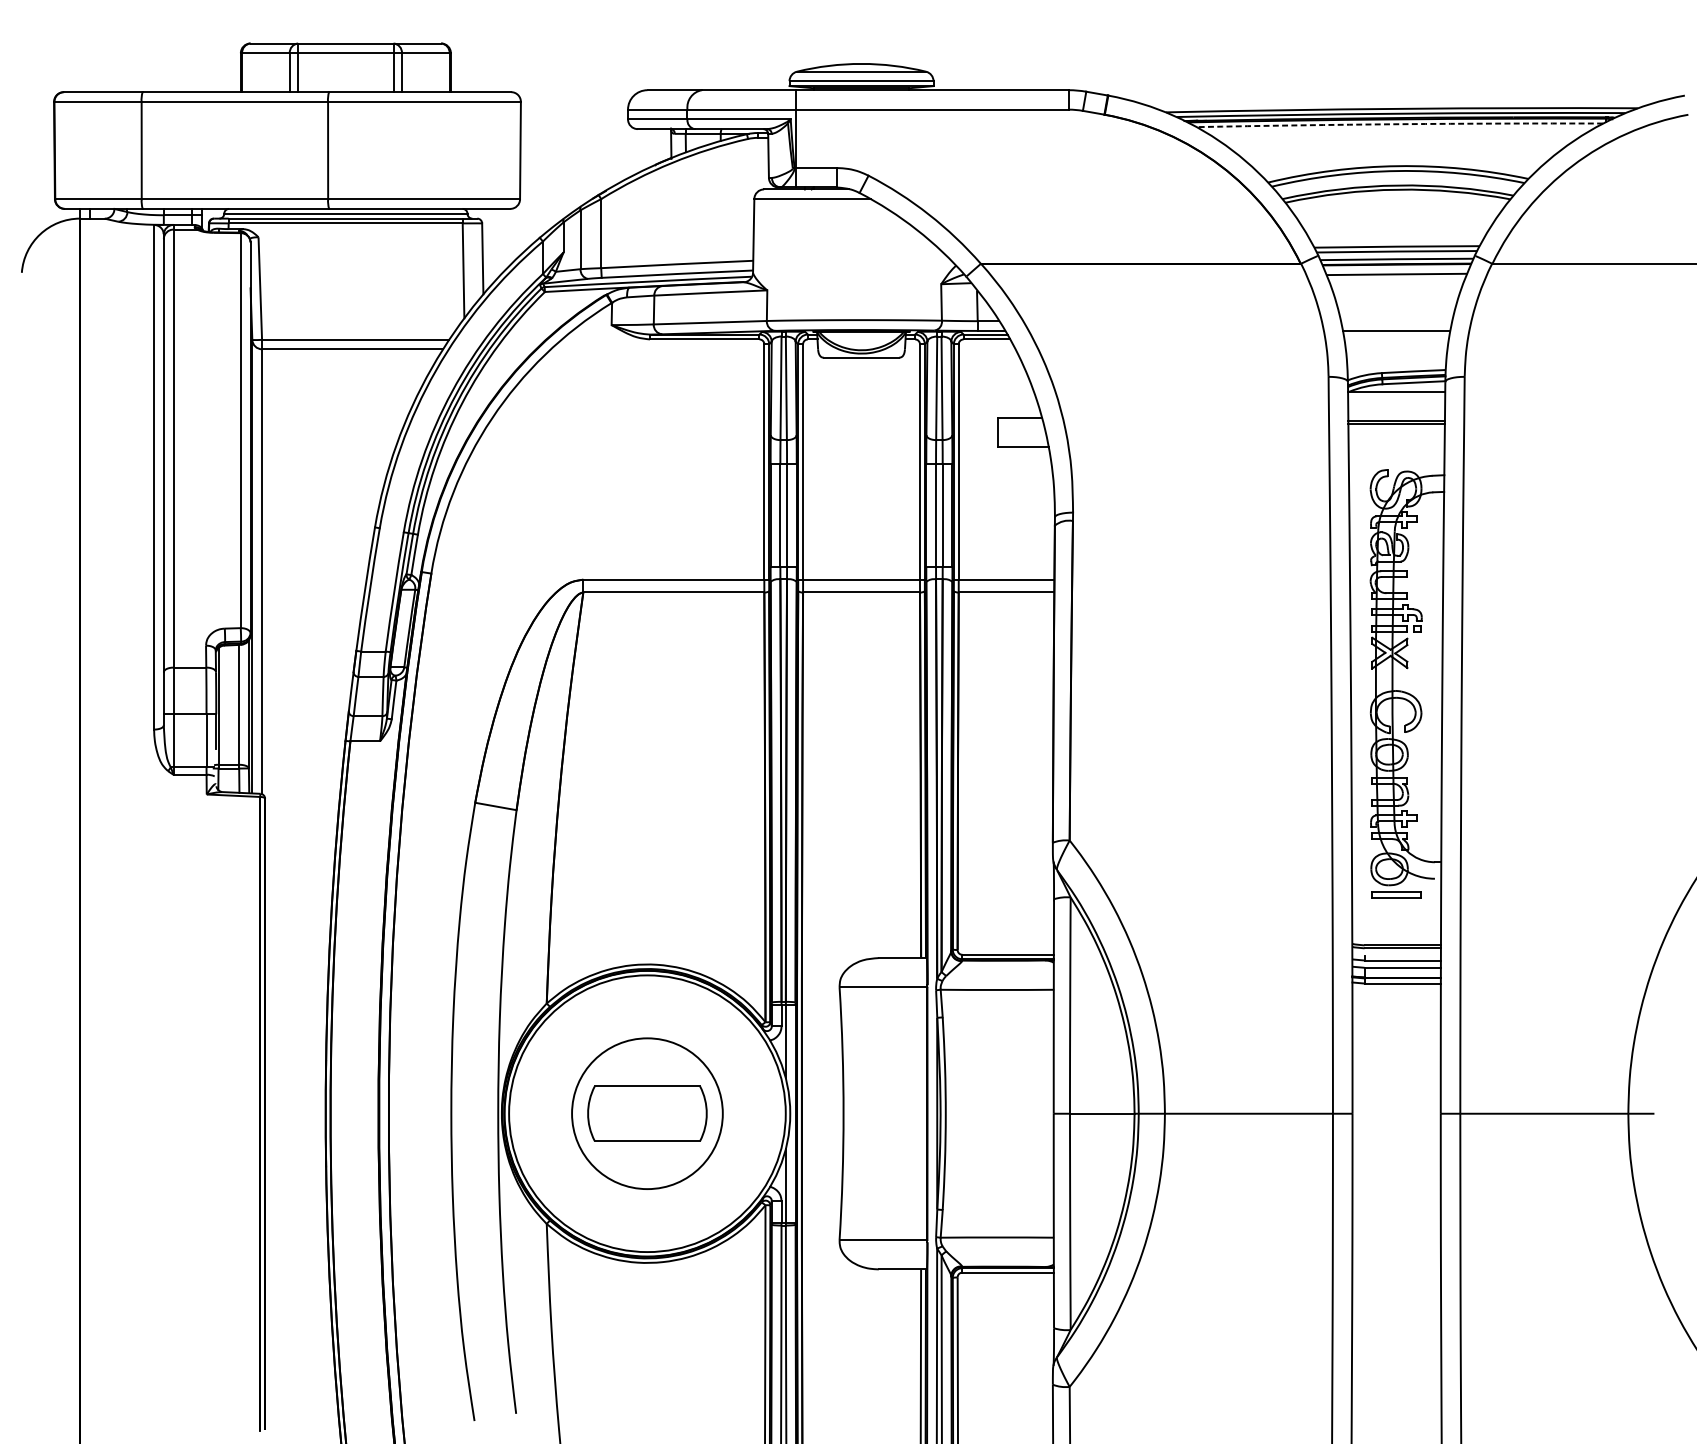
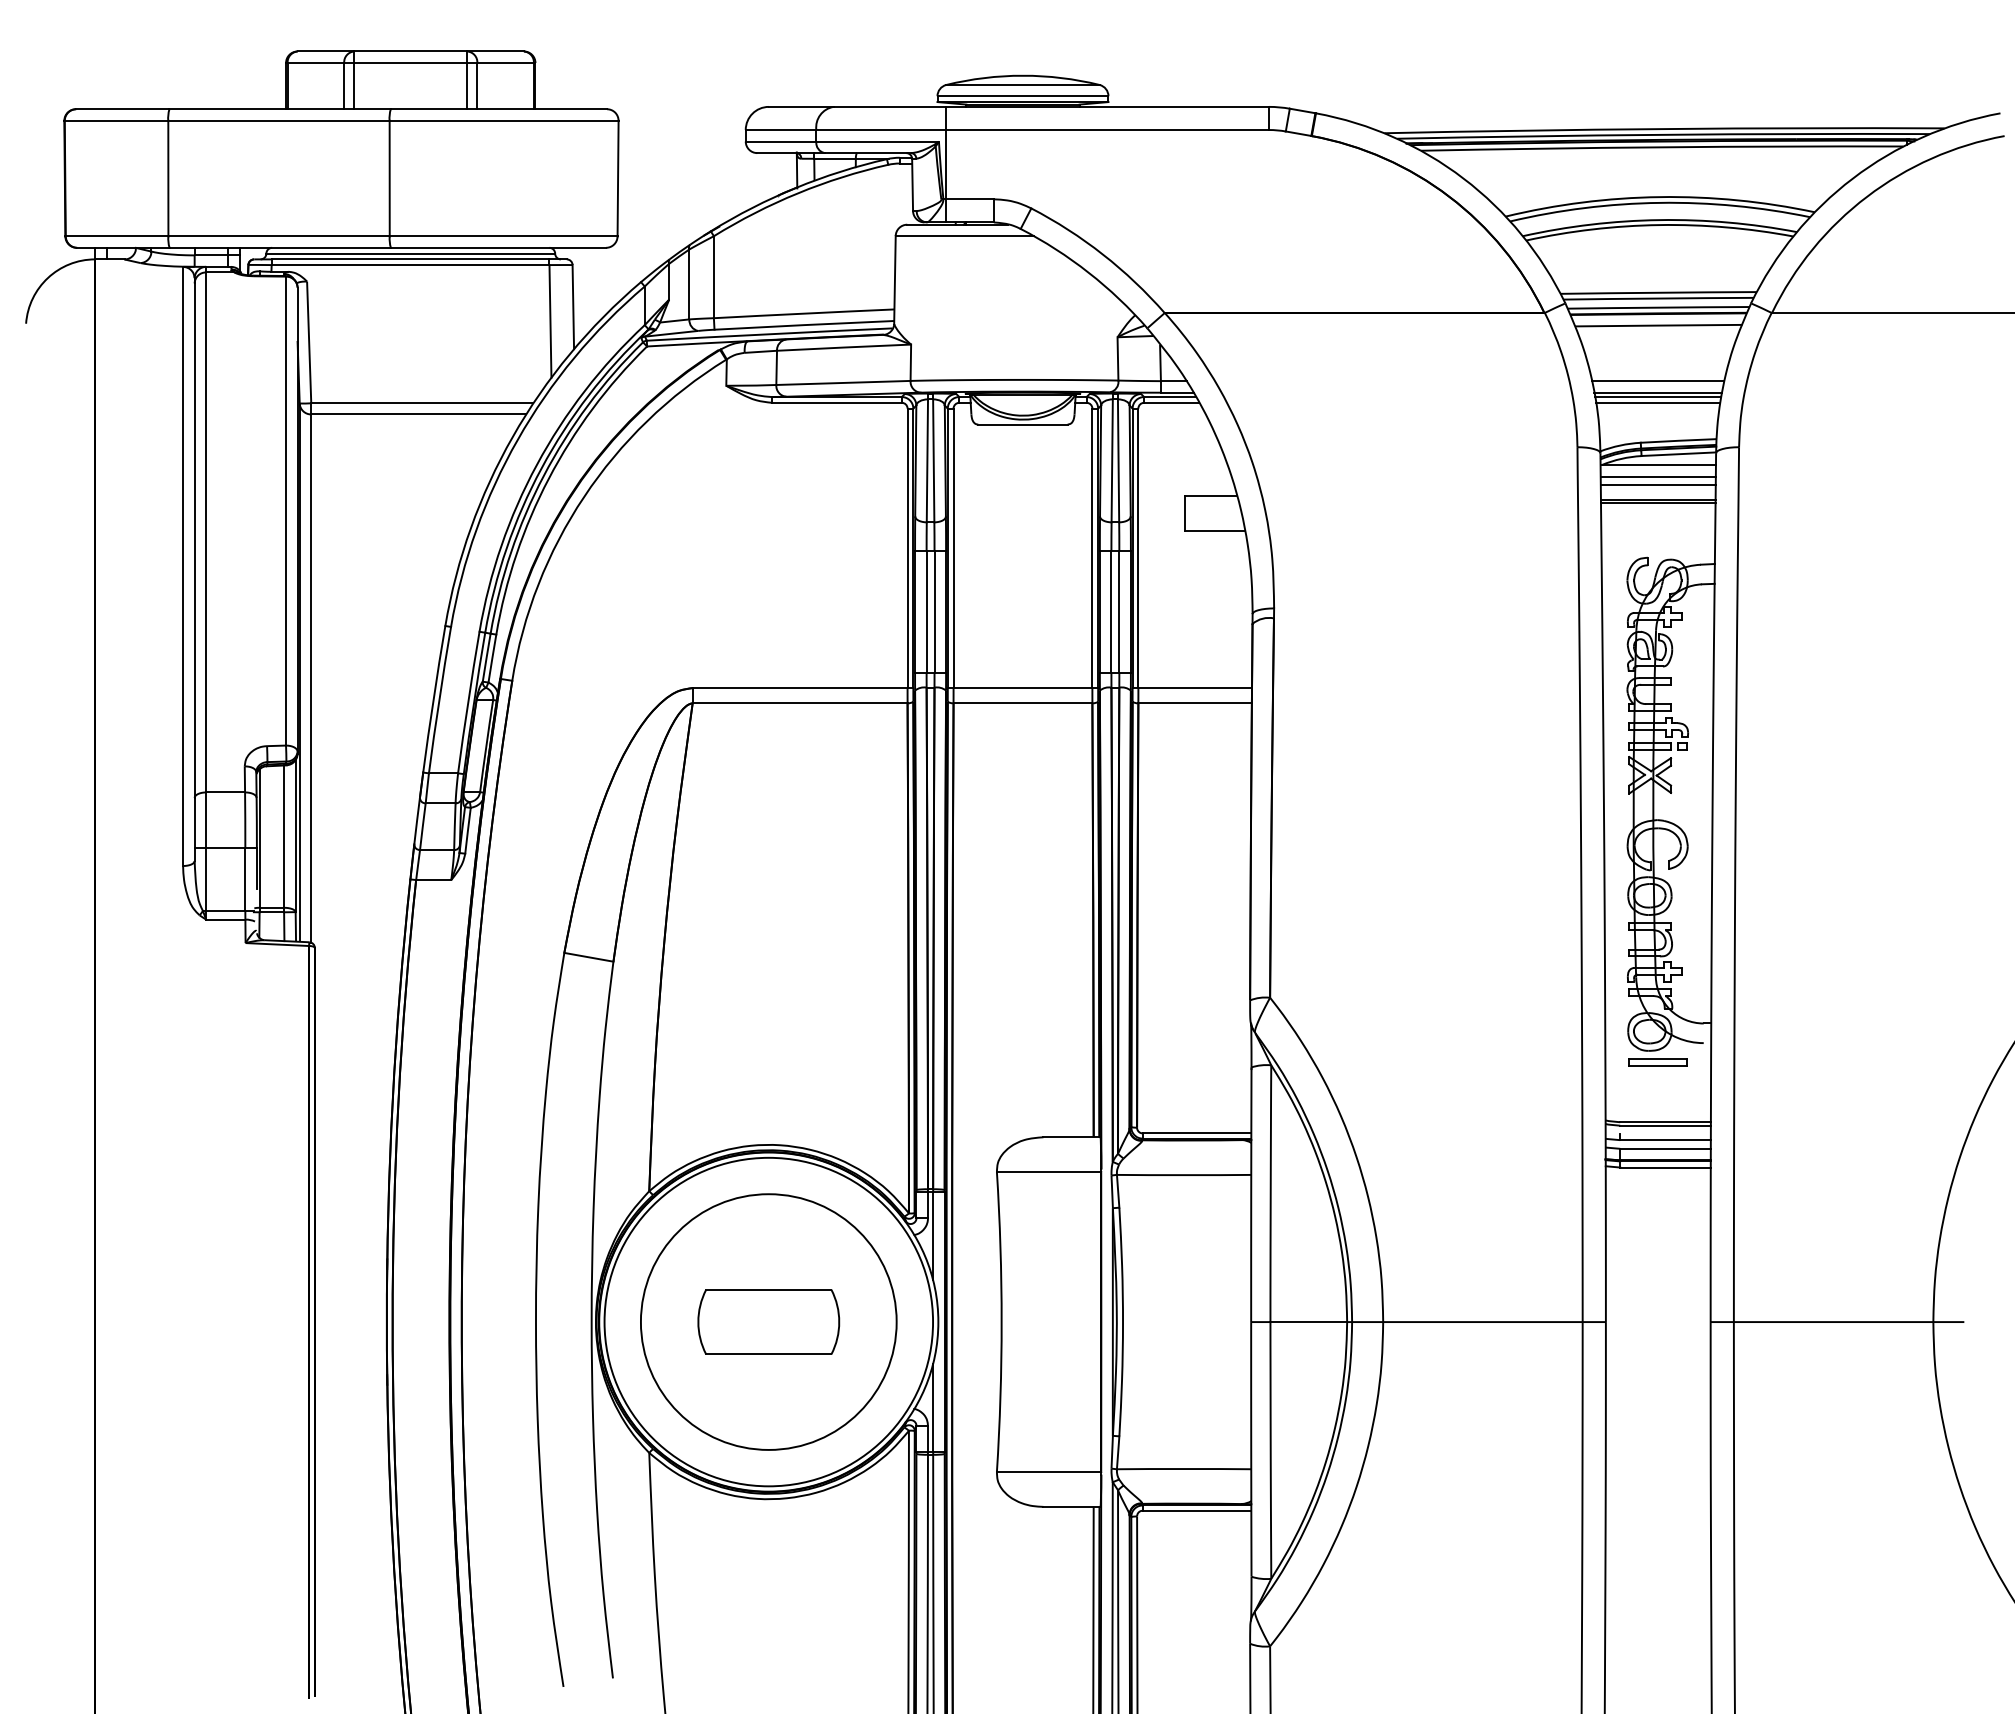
arc: (1400, 124) -> (1662, 147), dashed -> solid
line: (1396, 321) -> (1658, 381), added
line: (1396, 334) -> (1658, 397), added
line: (1396, 339) -> (1658, 402), added
line: (1395, 401) -> (1657, 476), added
line: (1395, 409) -> (1657, 485), added
circle: (647, 1113) -> (768, 1321), size x1.43

